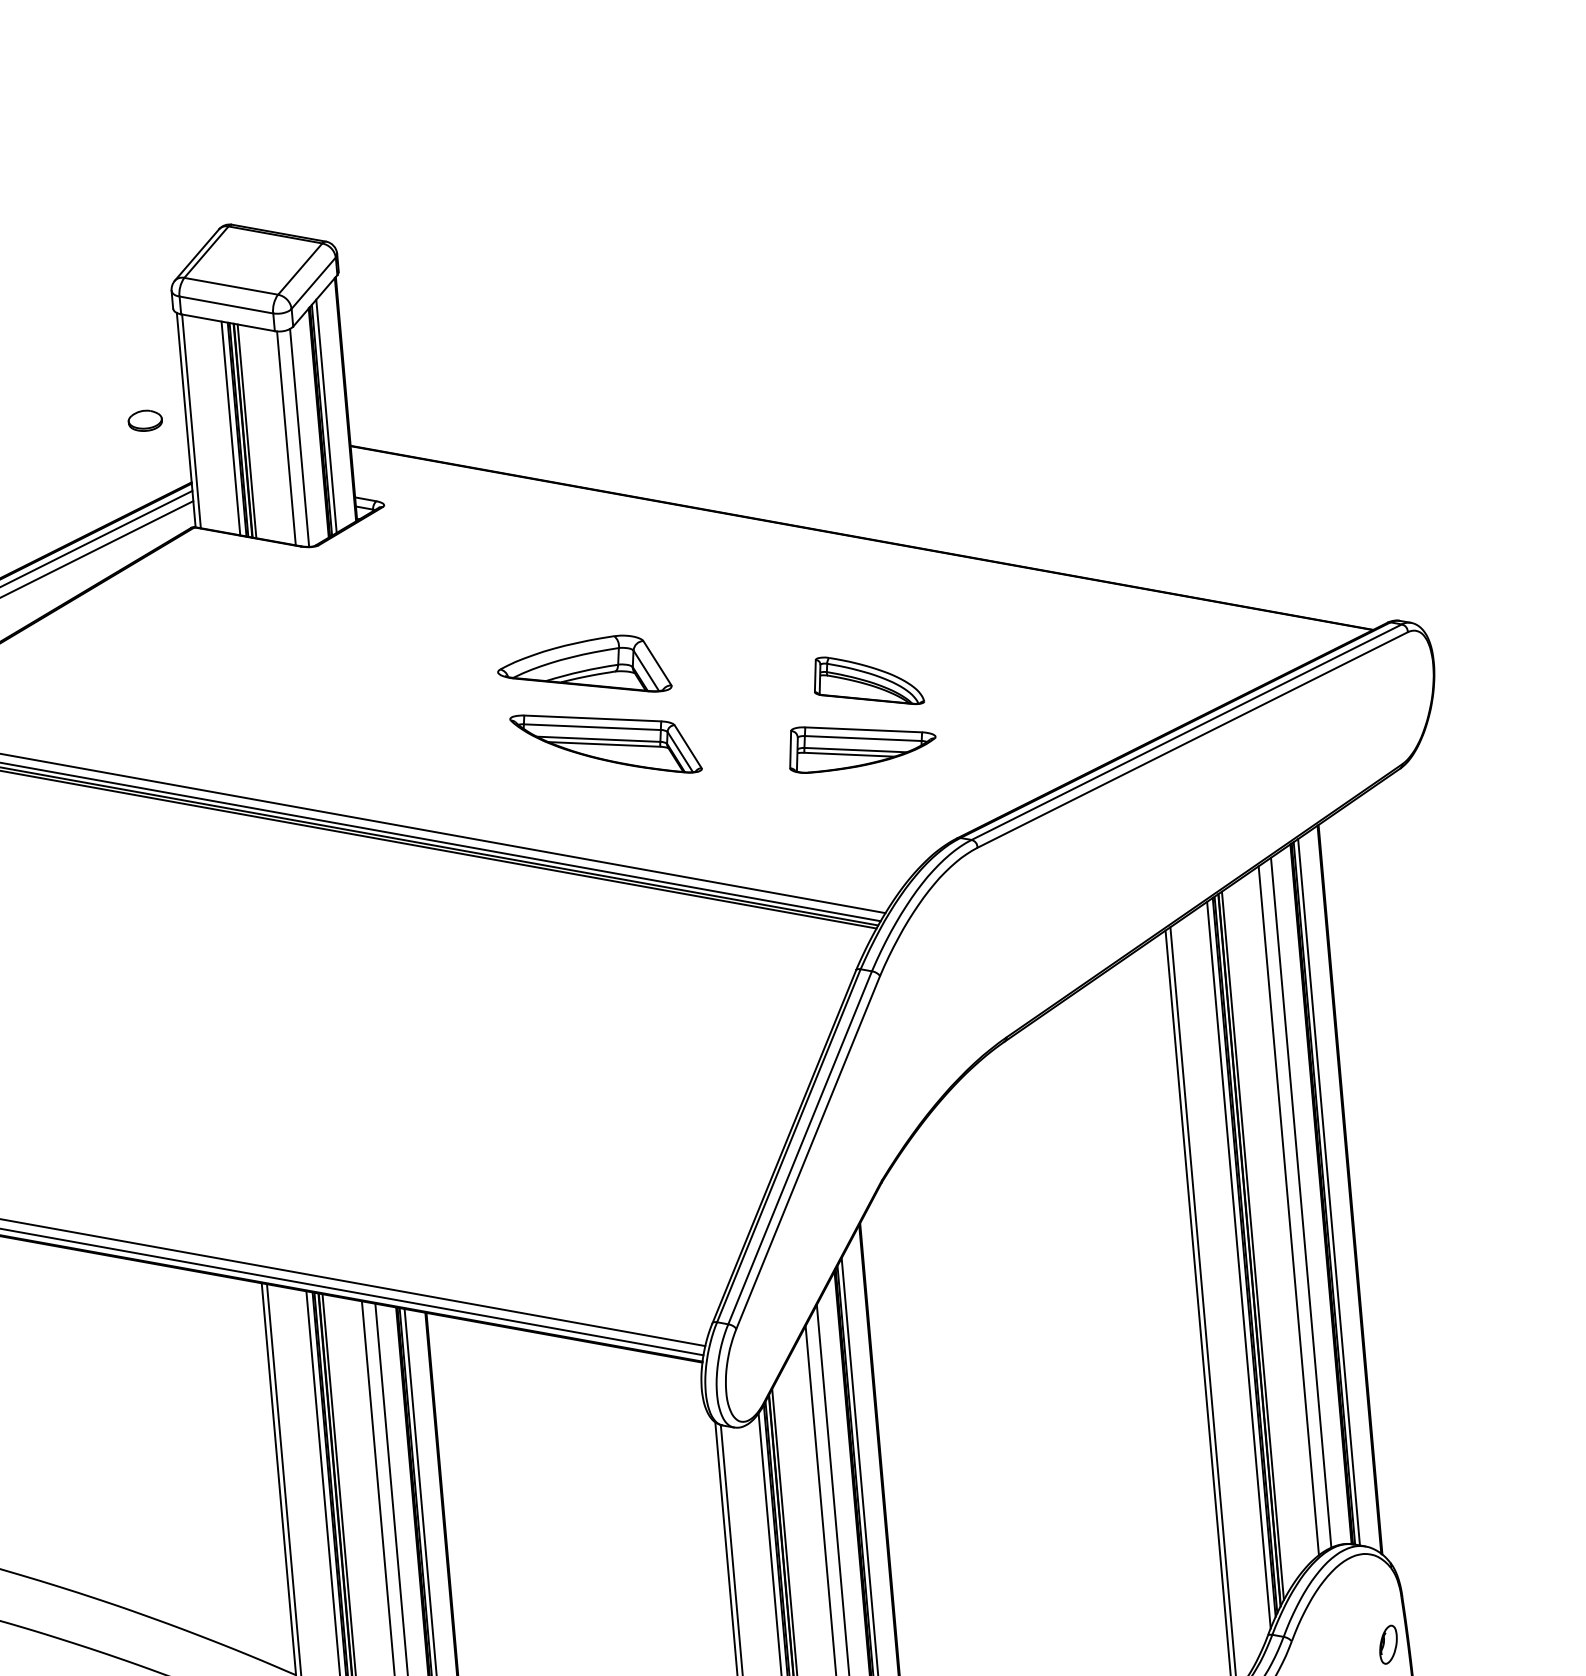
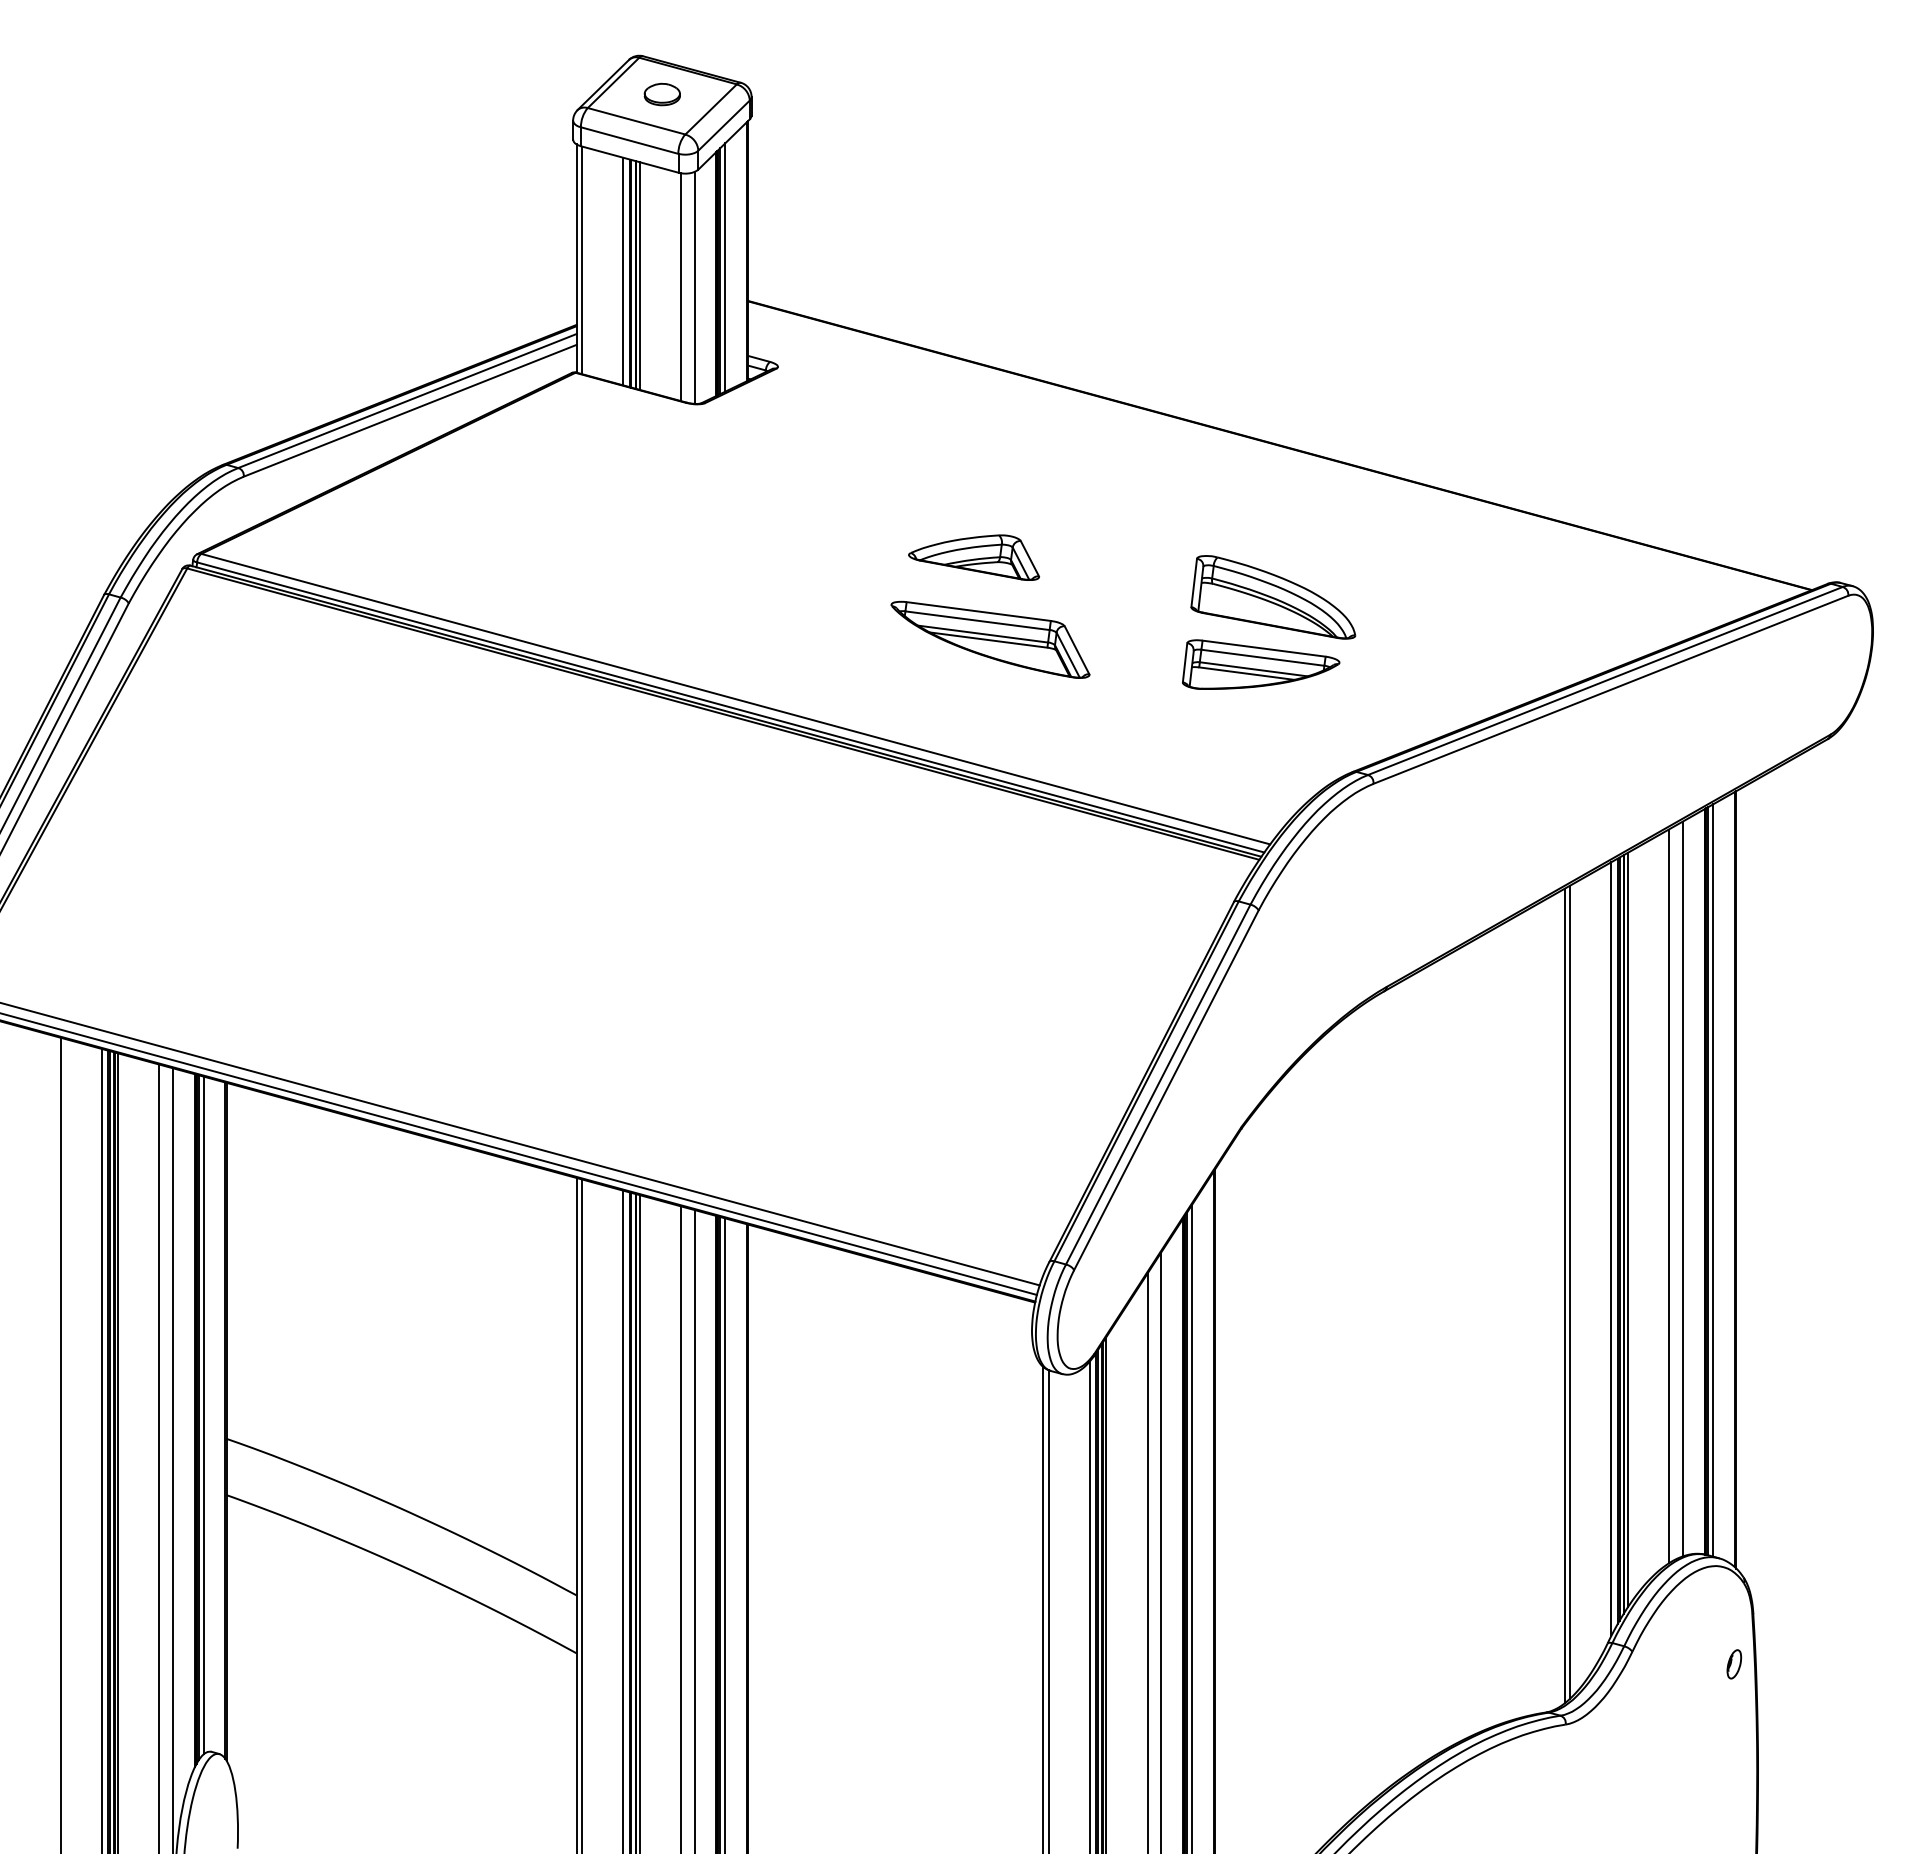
part: (144, 420) -> (661, 94), moved
part: (583, 668) -> (973, 557), size x0.71
part: (868, 681) -> (1273, 597), size x1.43
part: (1388, 1644) -> (1734, 1664), size x0.71

